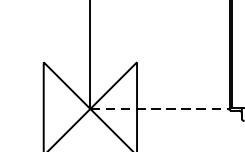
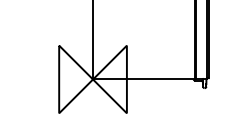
line: (159, 108) -> (143, 79), dashed -> solid

